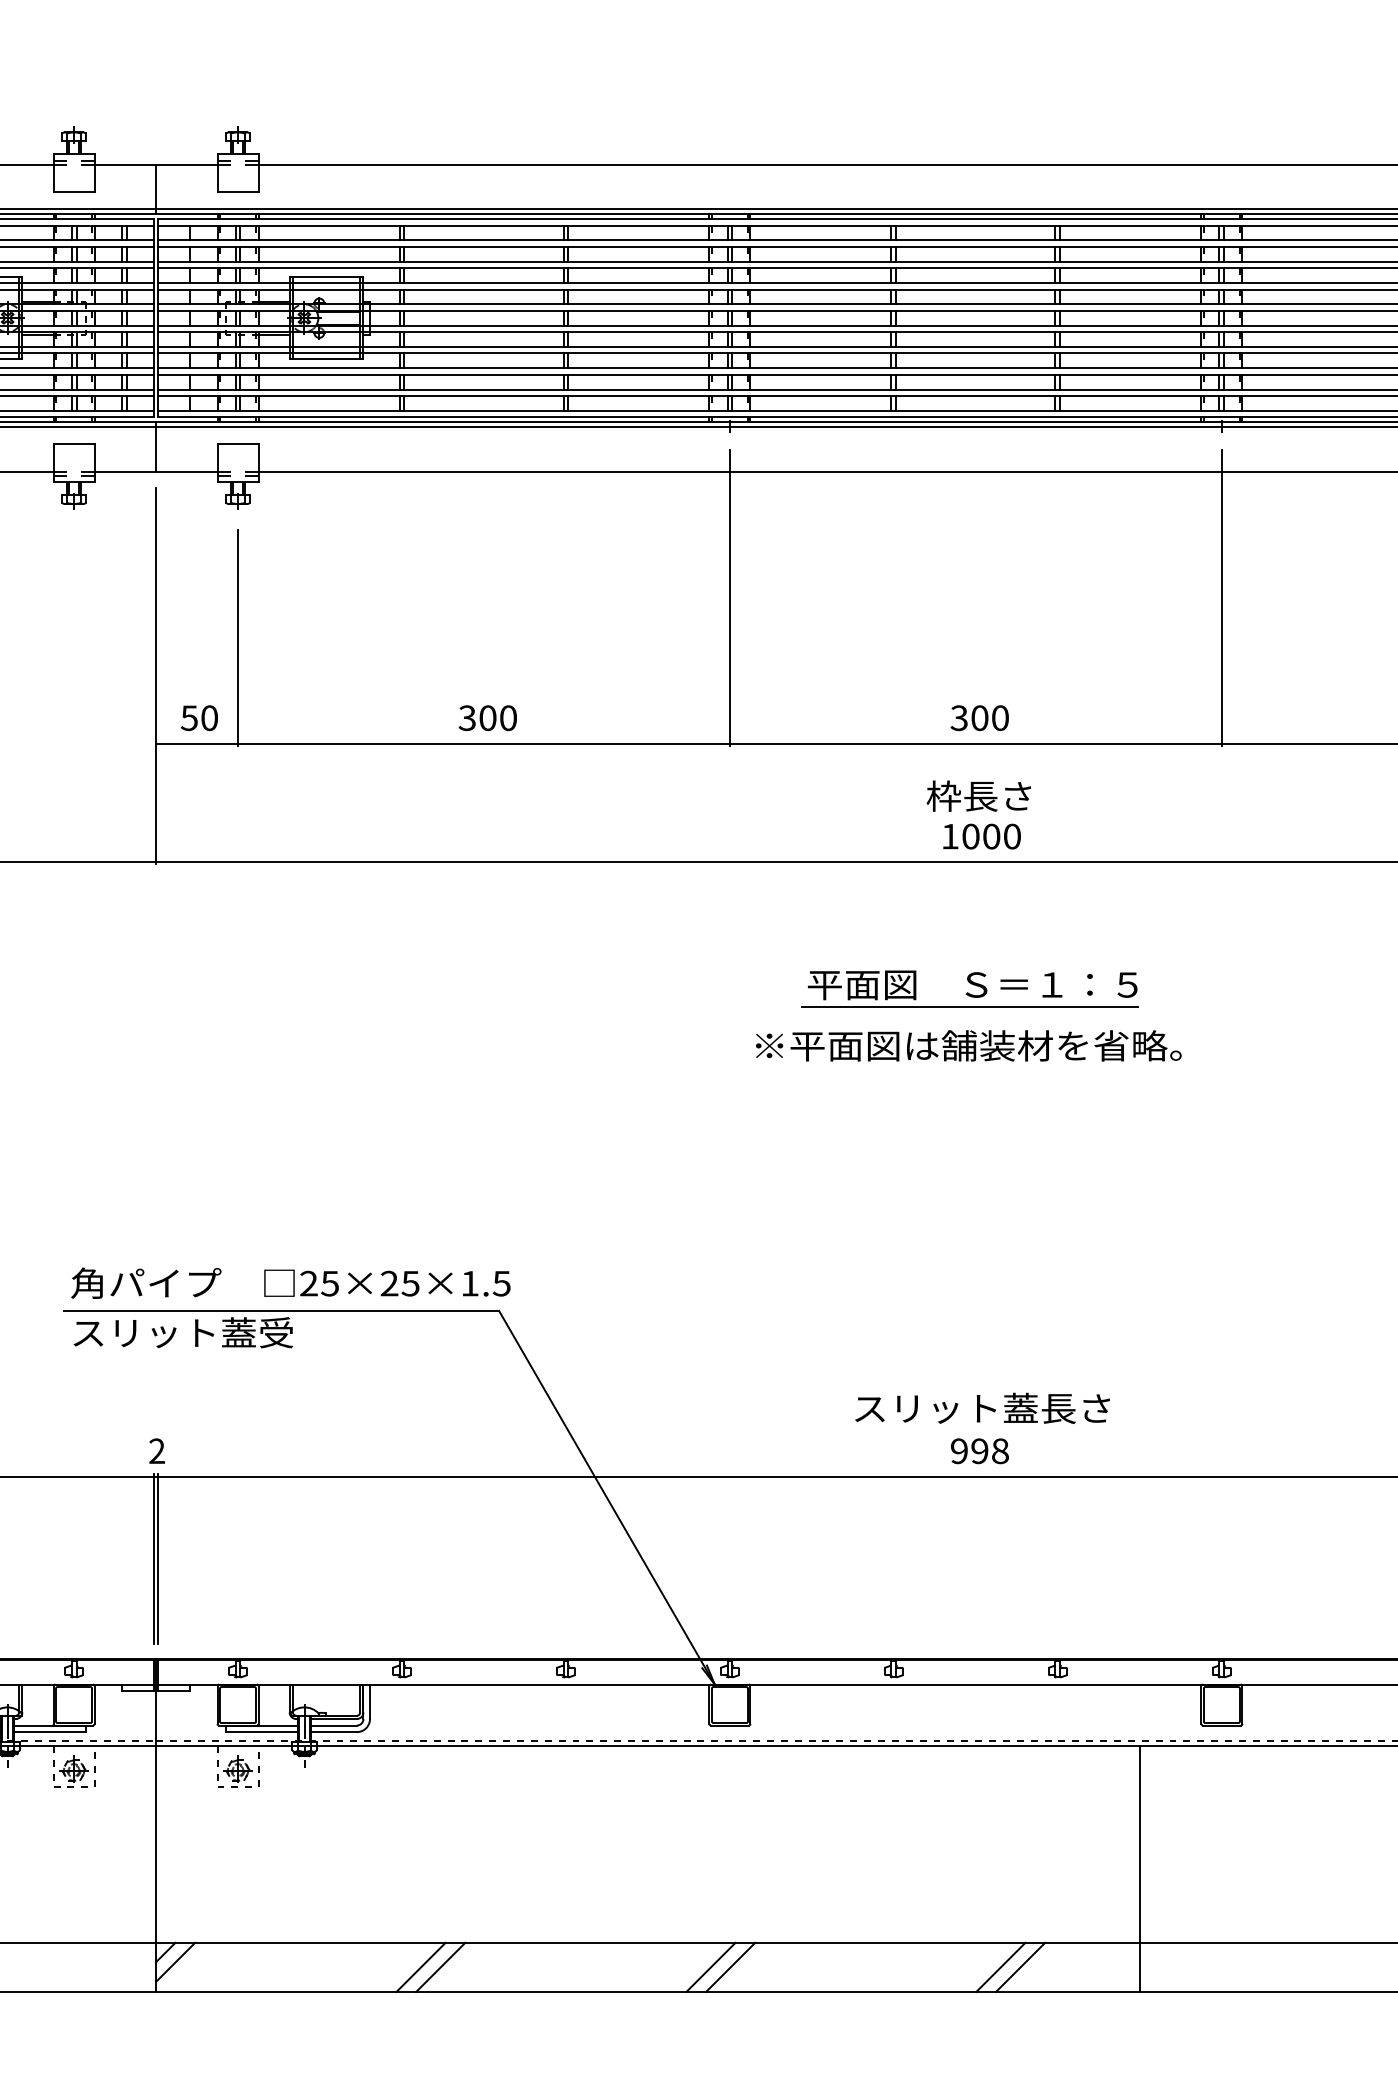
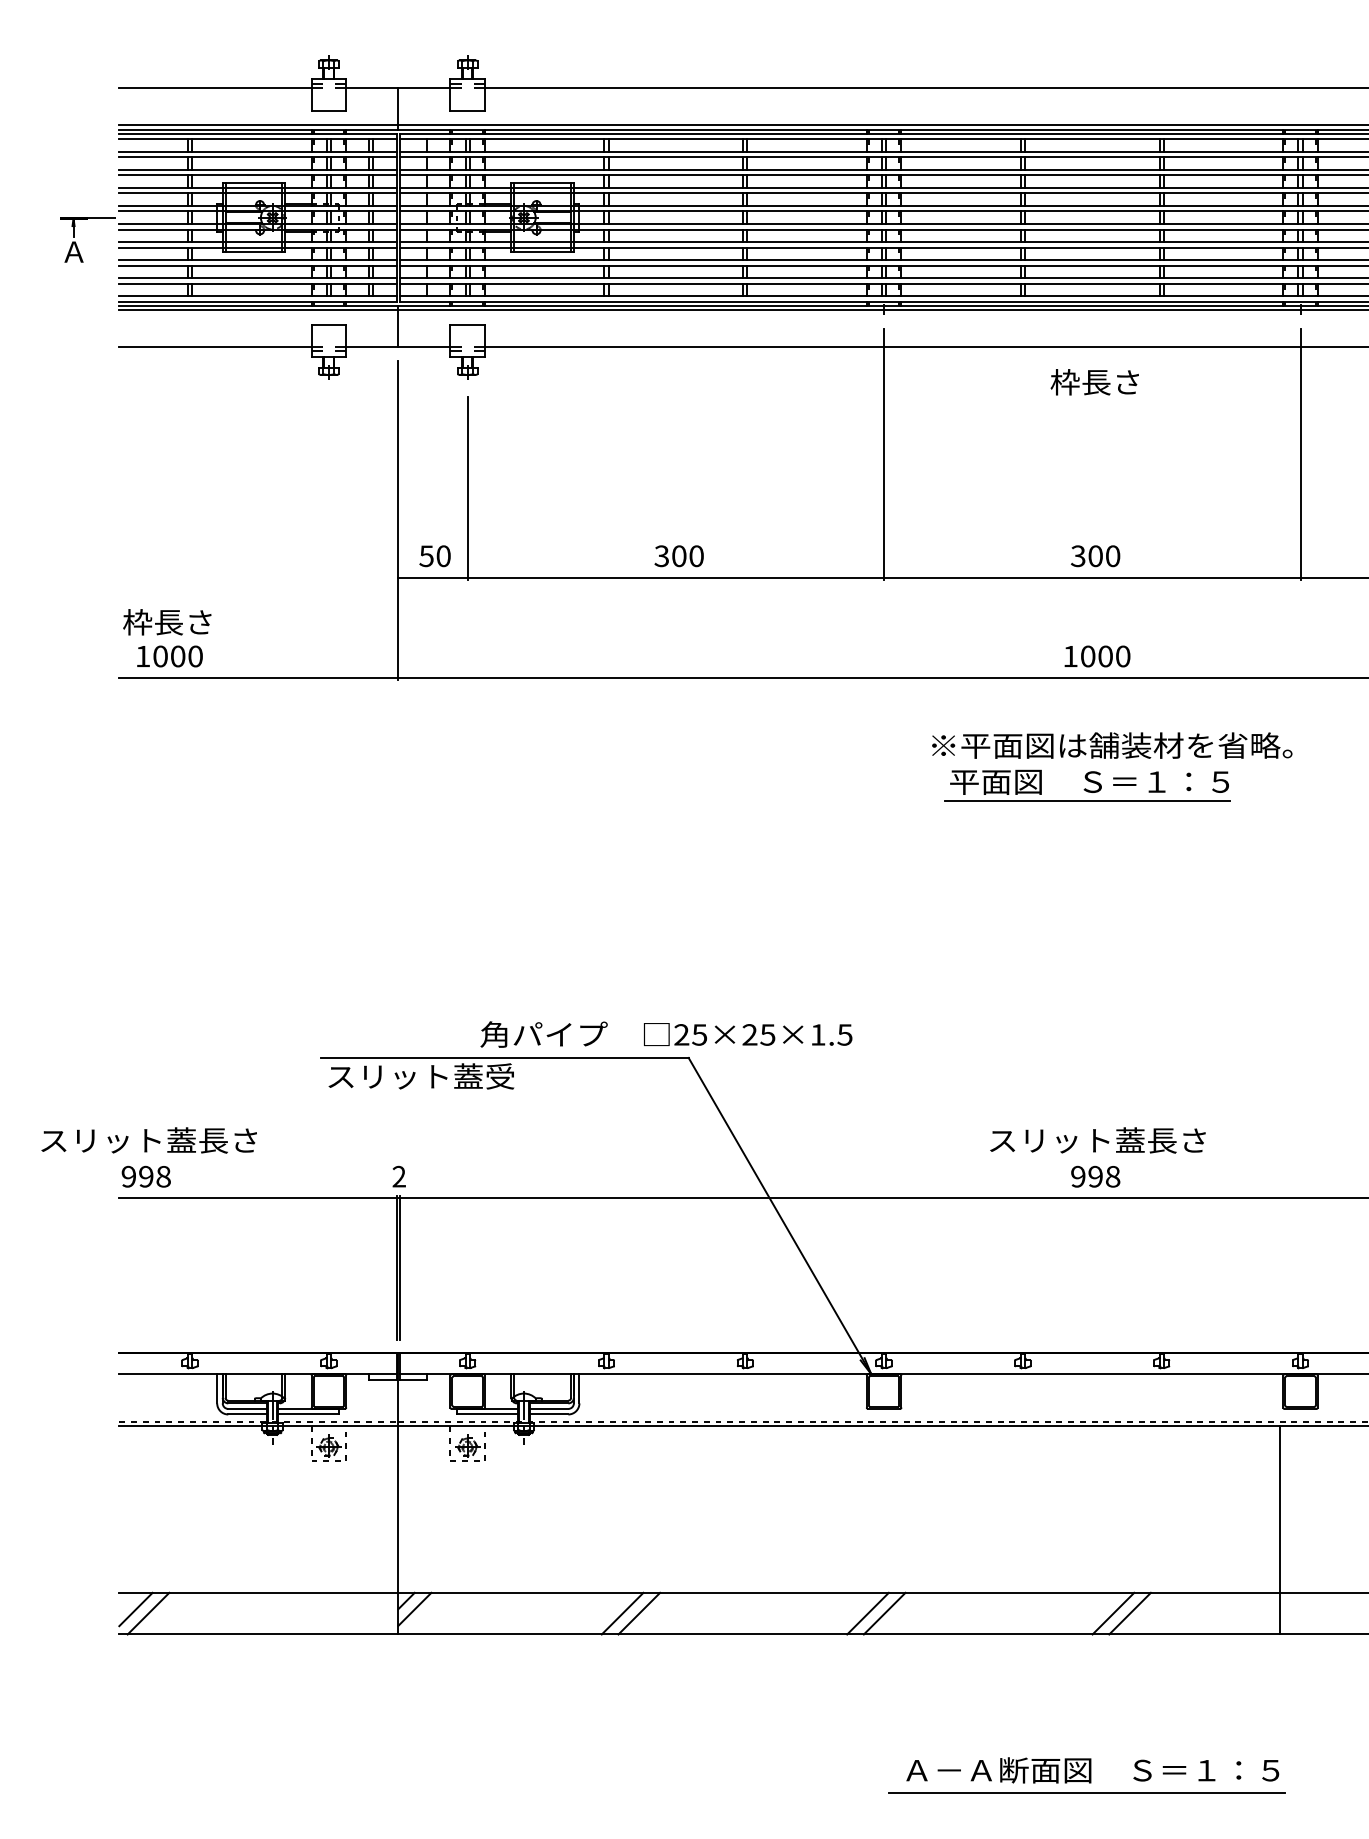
text: (978, 796) -> (1094, 382), moved
text: (969, 1045) -> (1112, 745), moved
text: (290, 1283) -> (666, 1034), moved
line: (1140, 1869) -> (1280, 1530), moved

